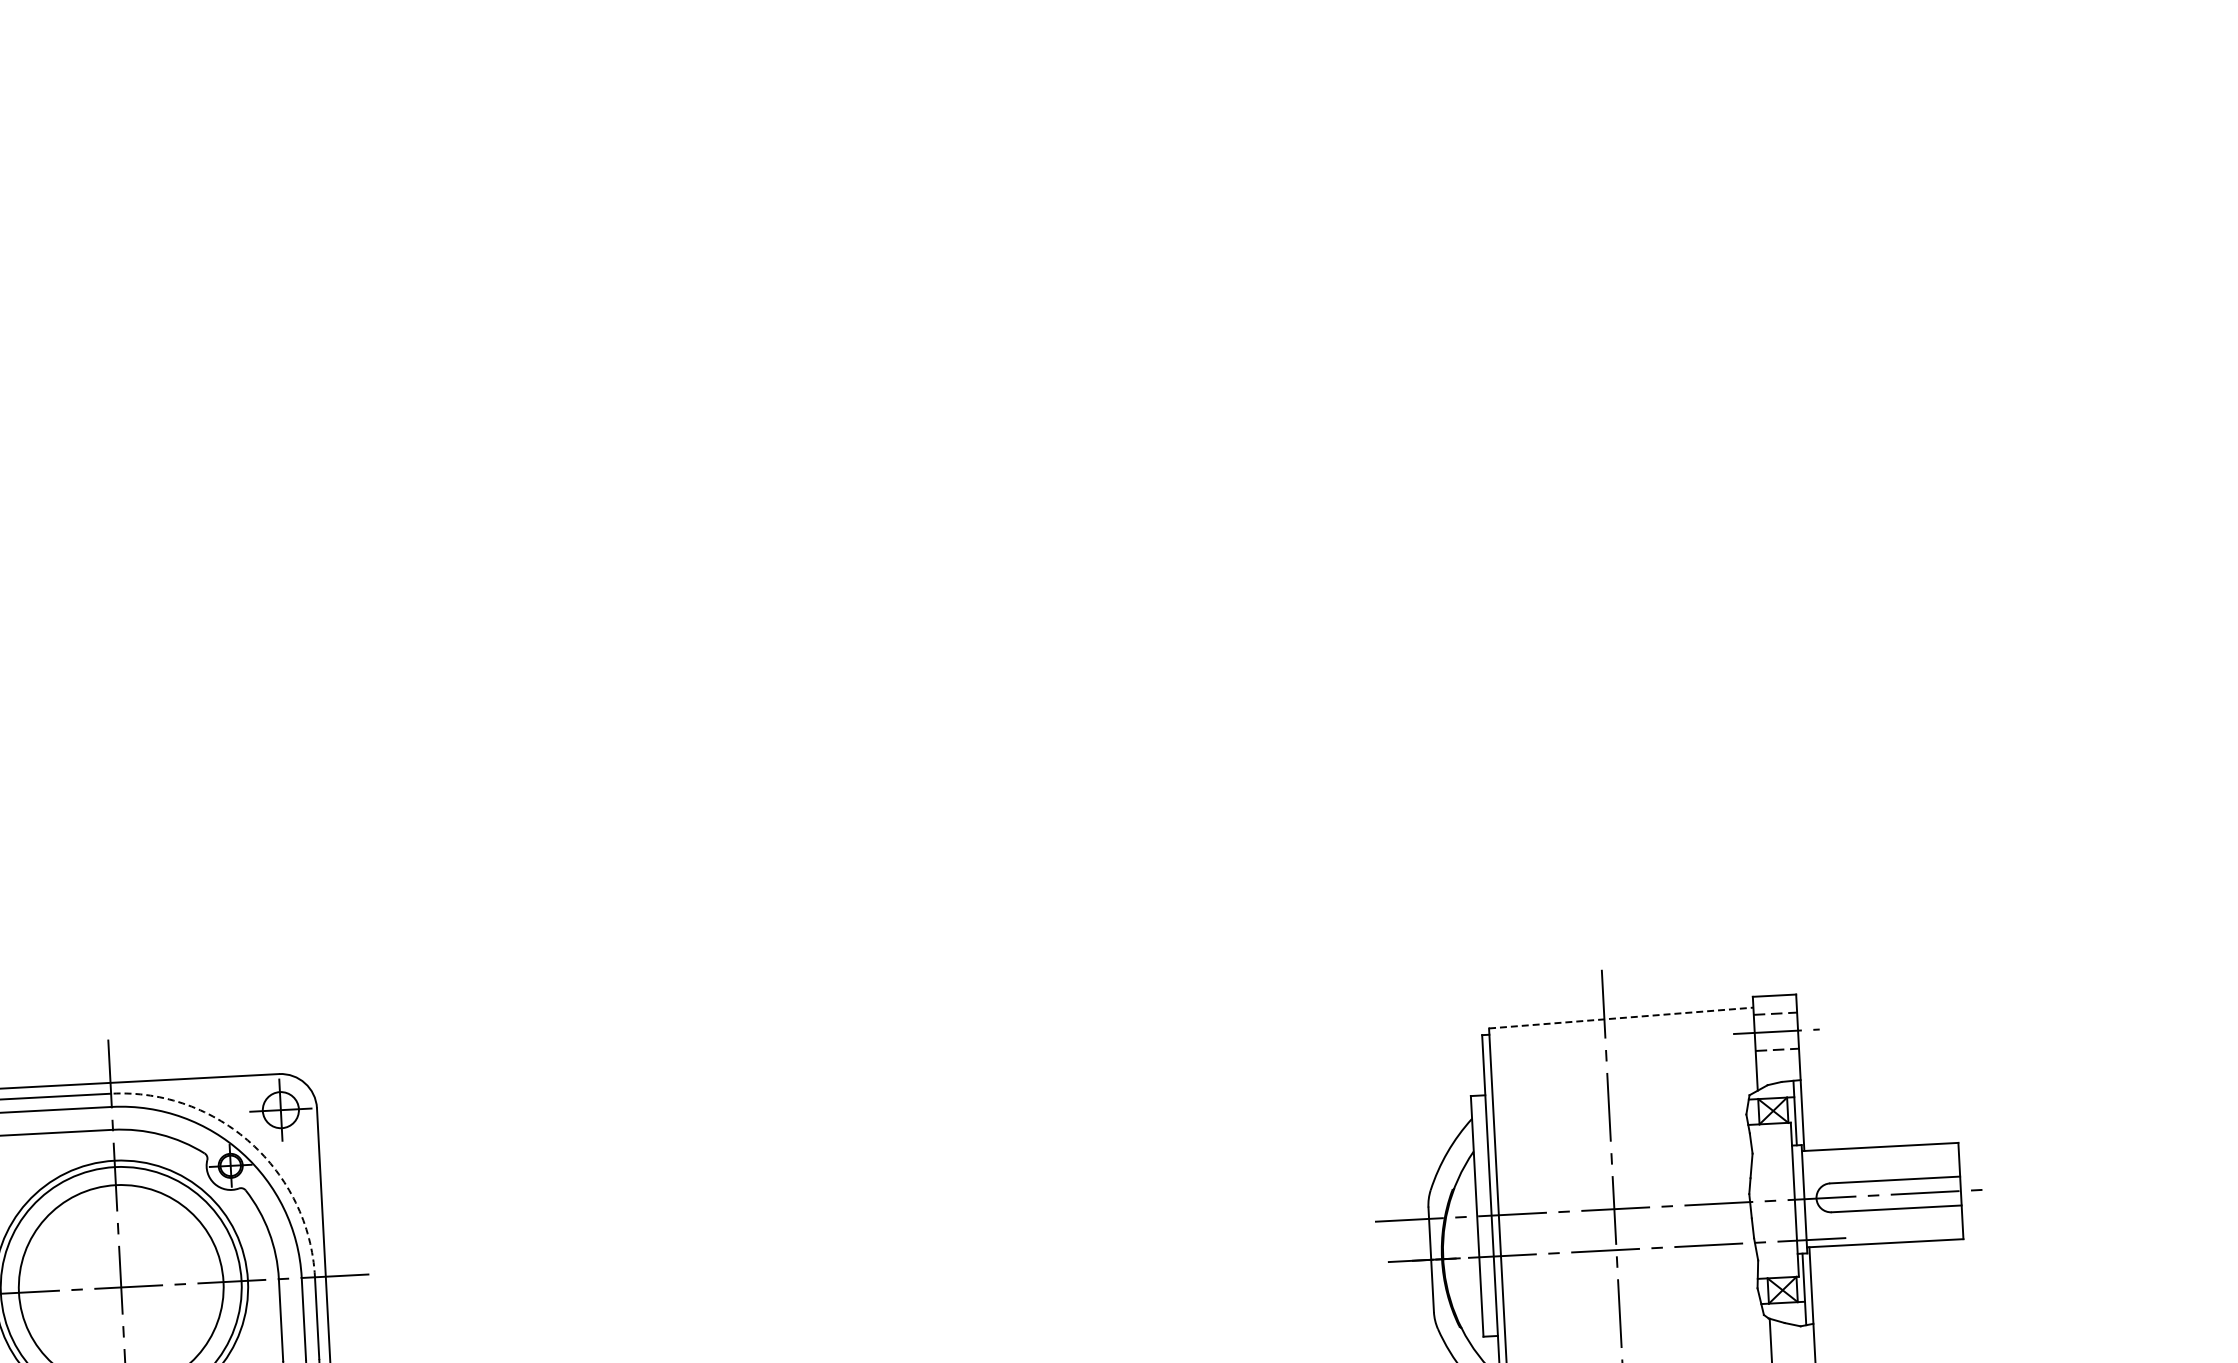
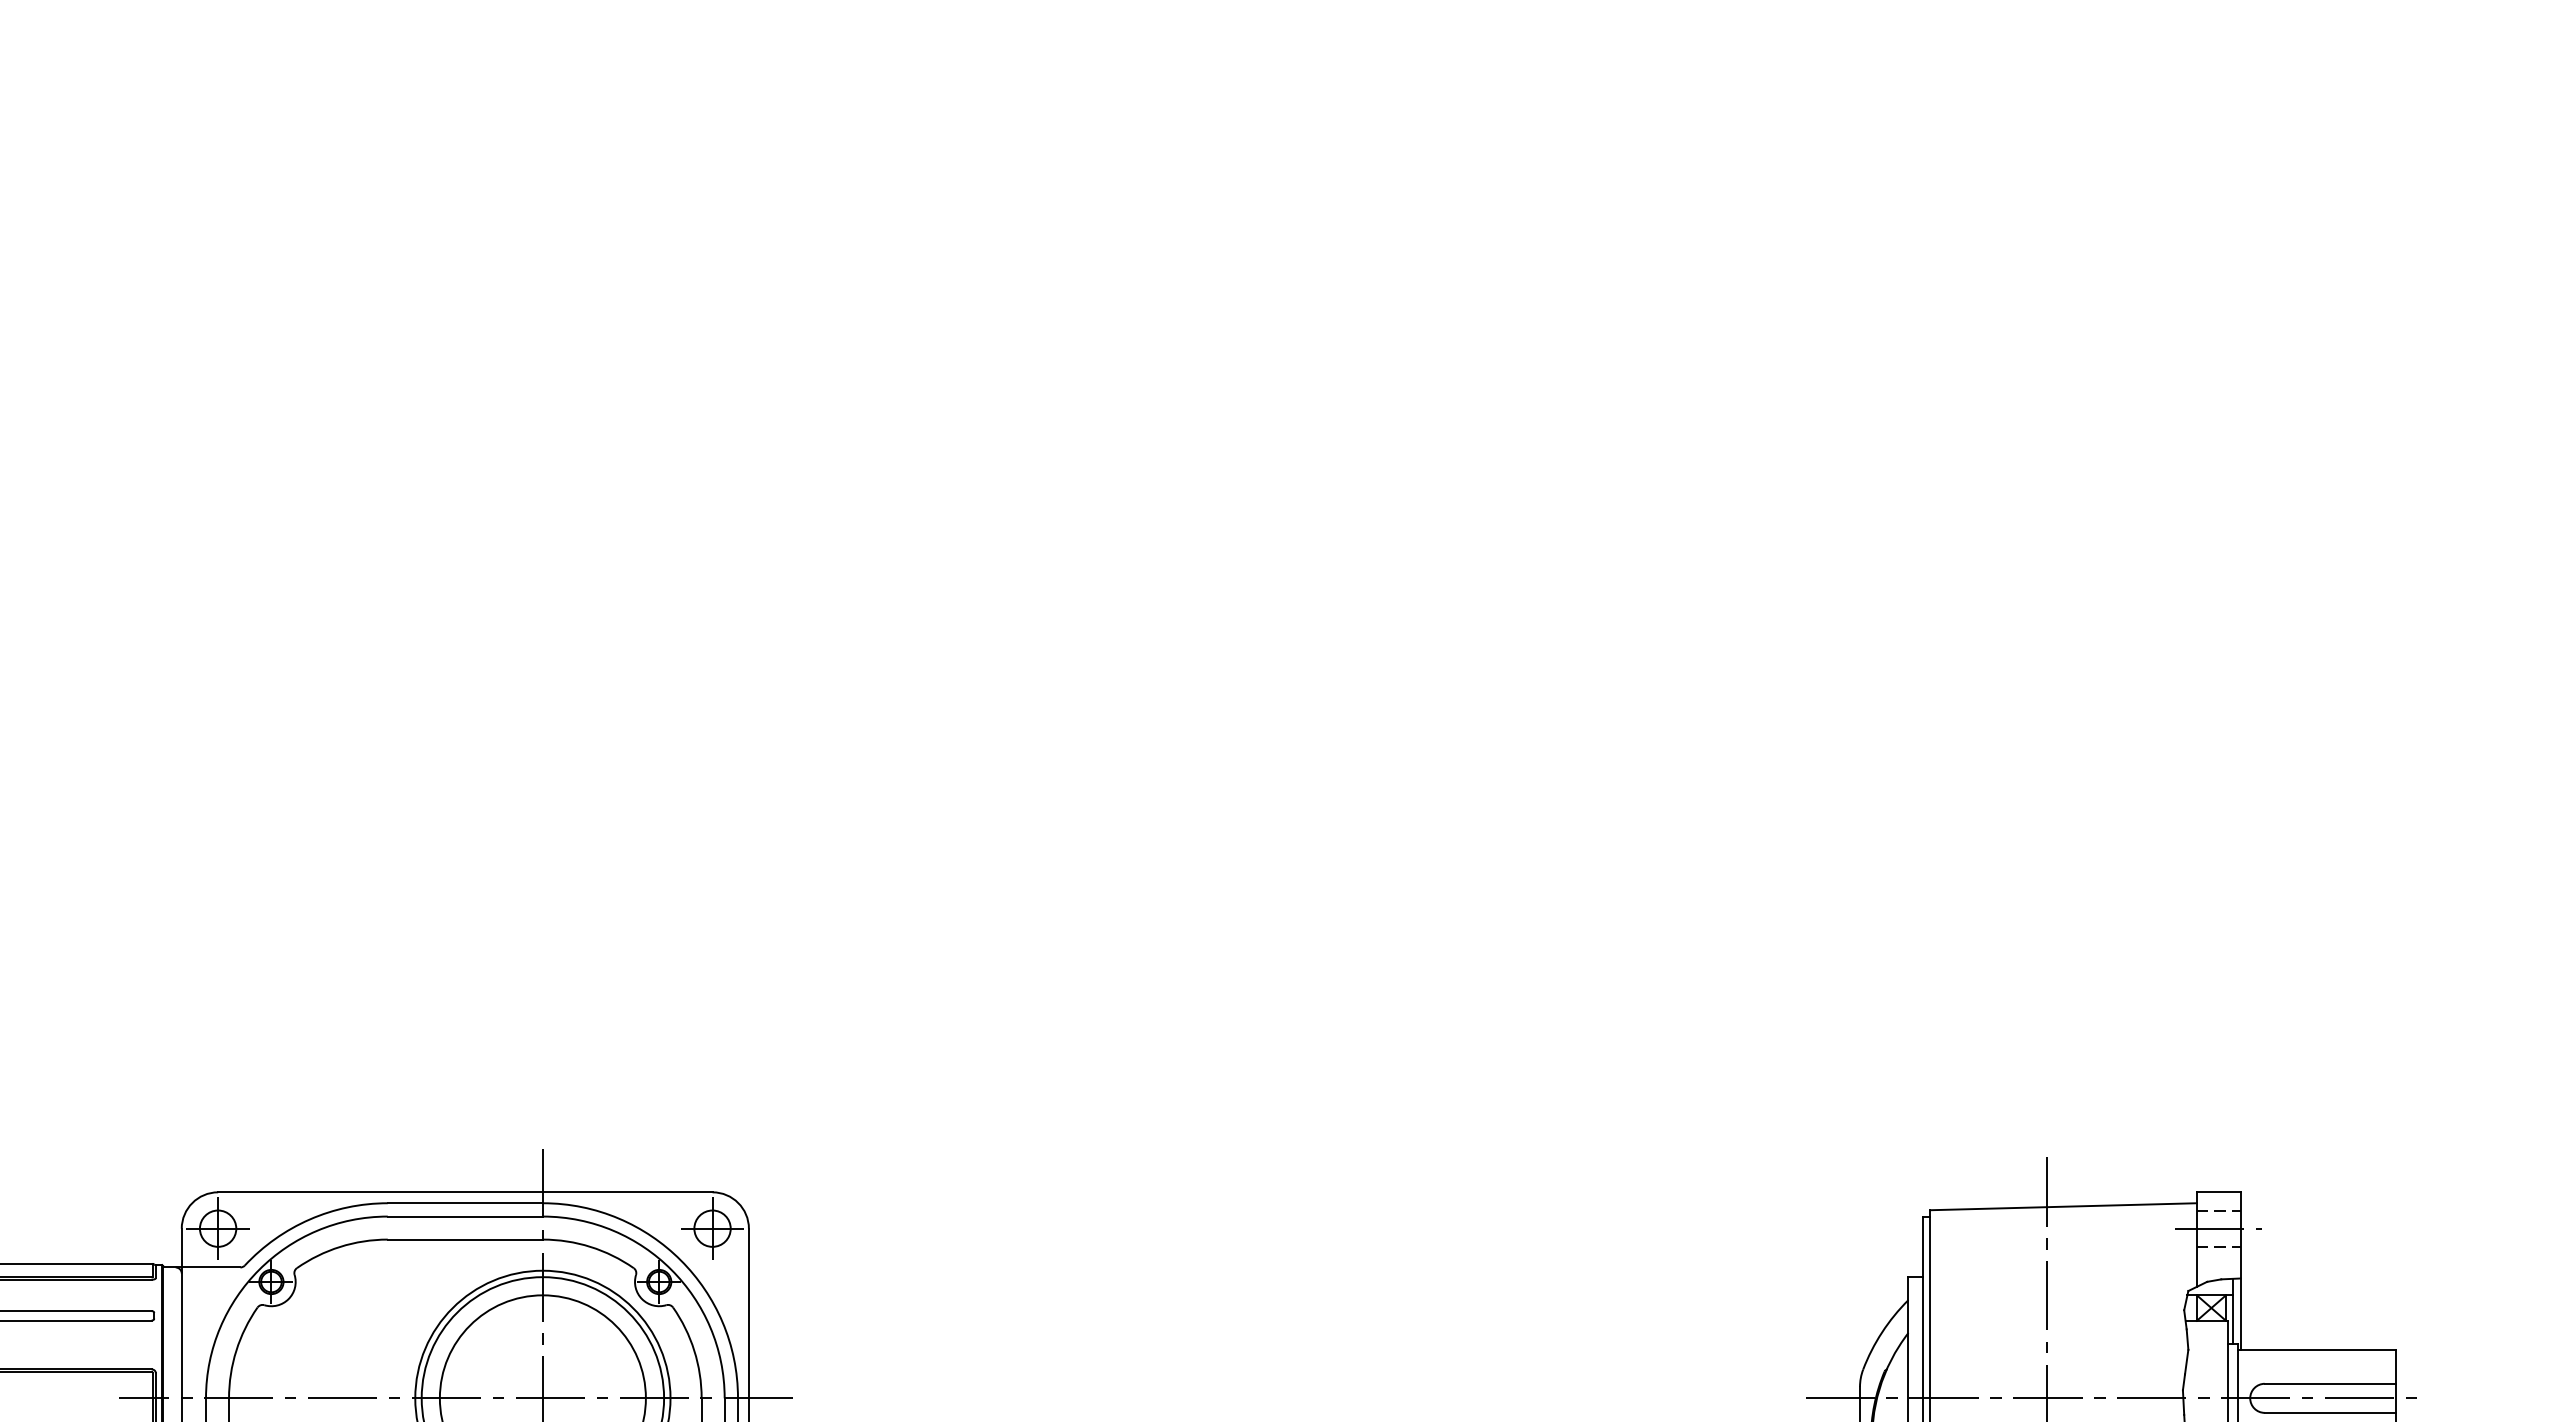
line: (1622, 1017) -> (2064, 1206), dashed -> solid
arc: (250, 1143) -> (680, 1260), dashed -> solid

